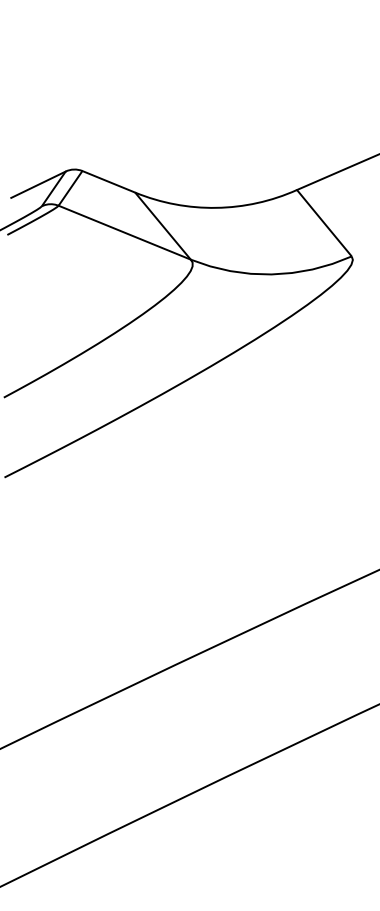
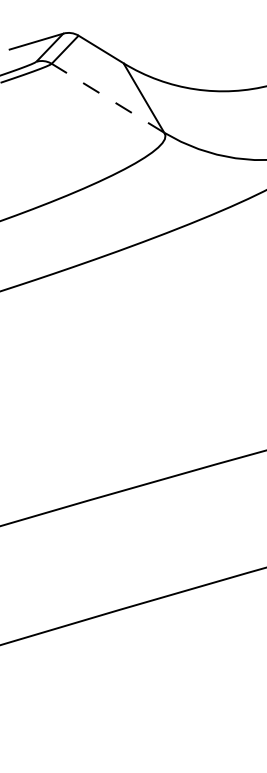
line: (124, 232) -> (107, 98), solid -> dashed

